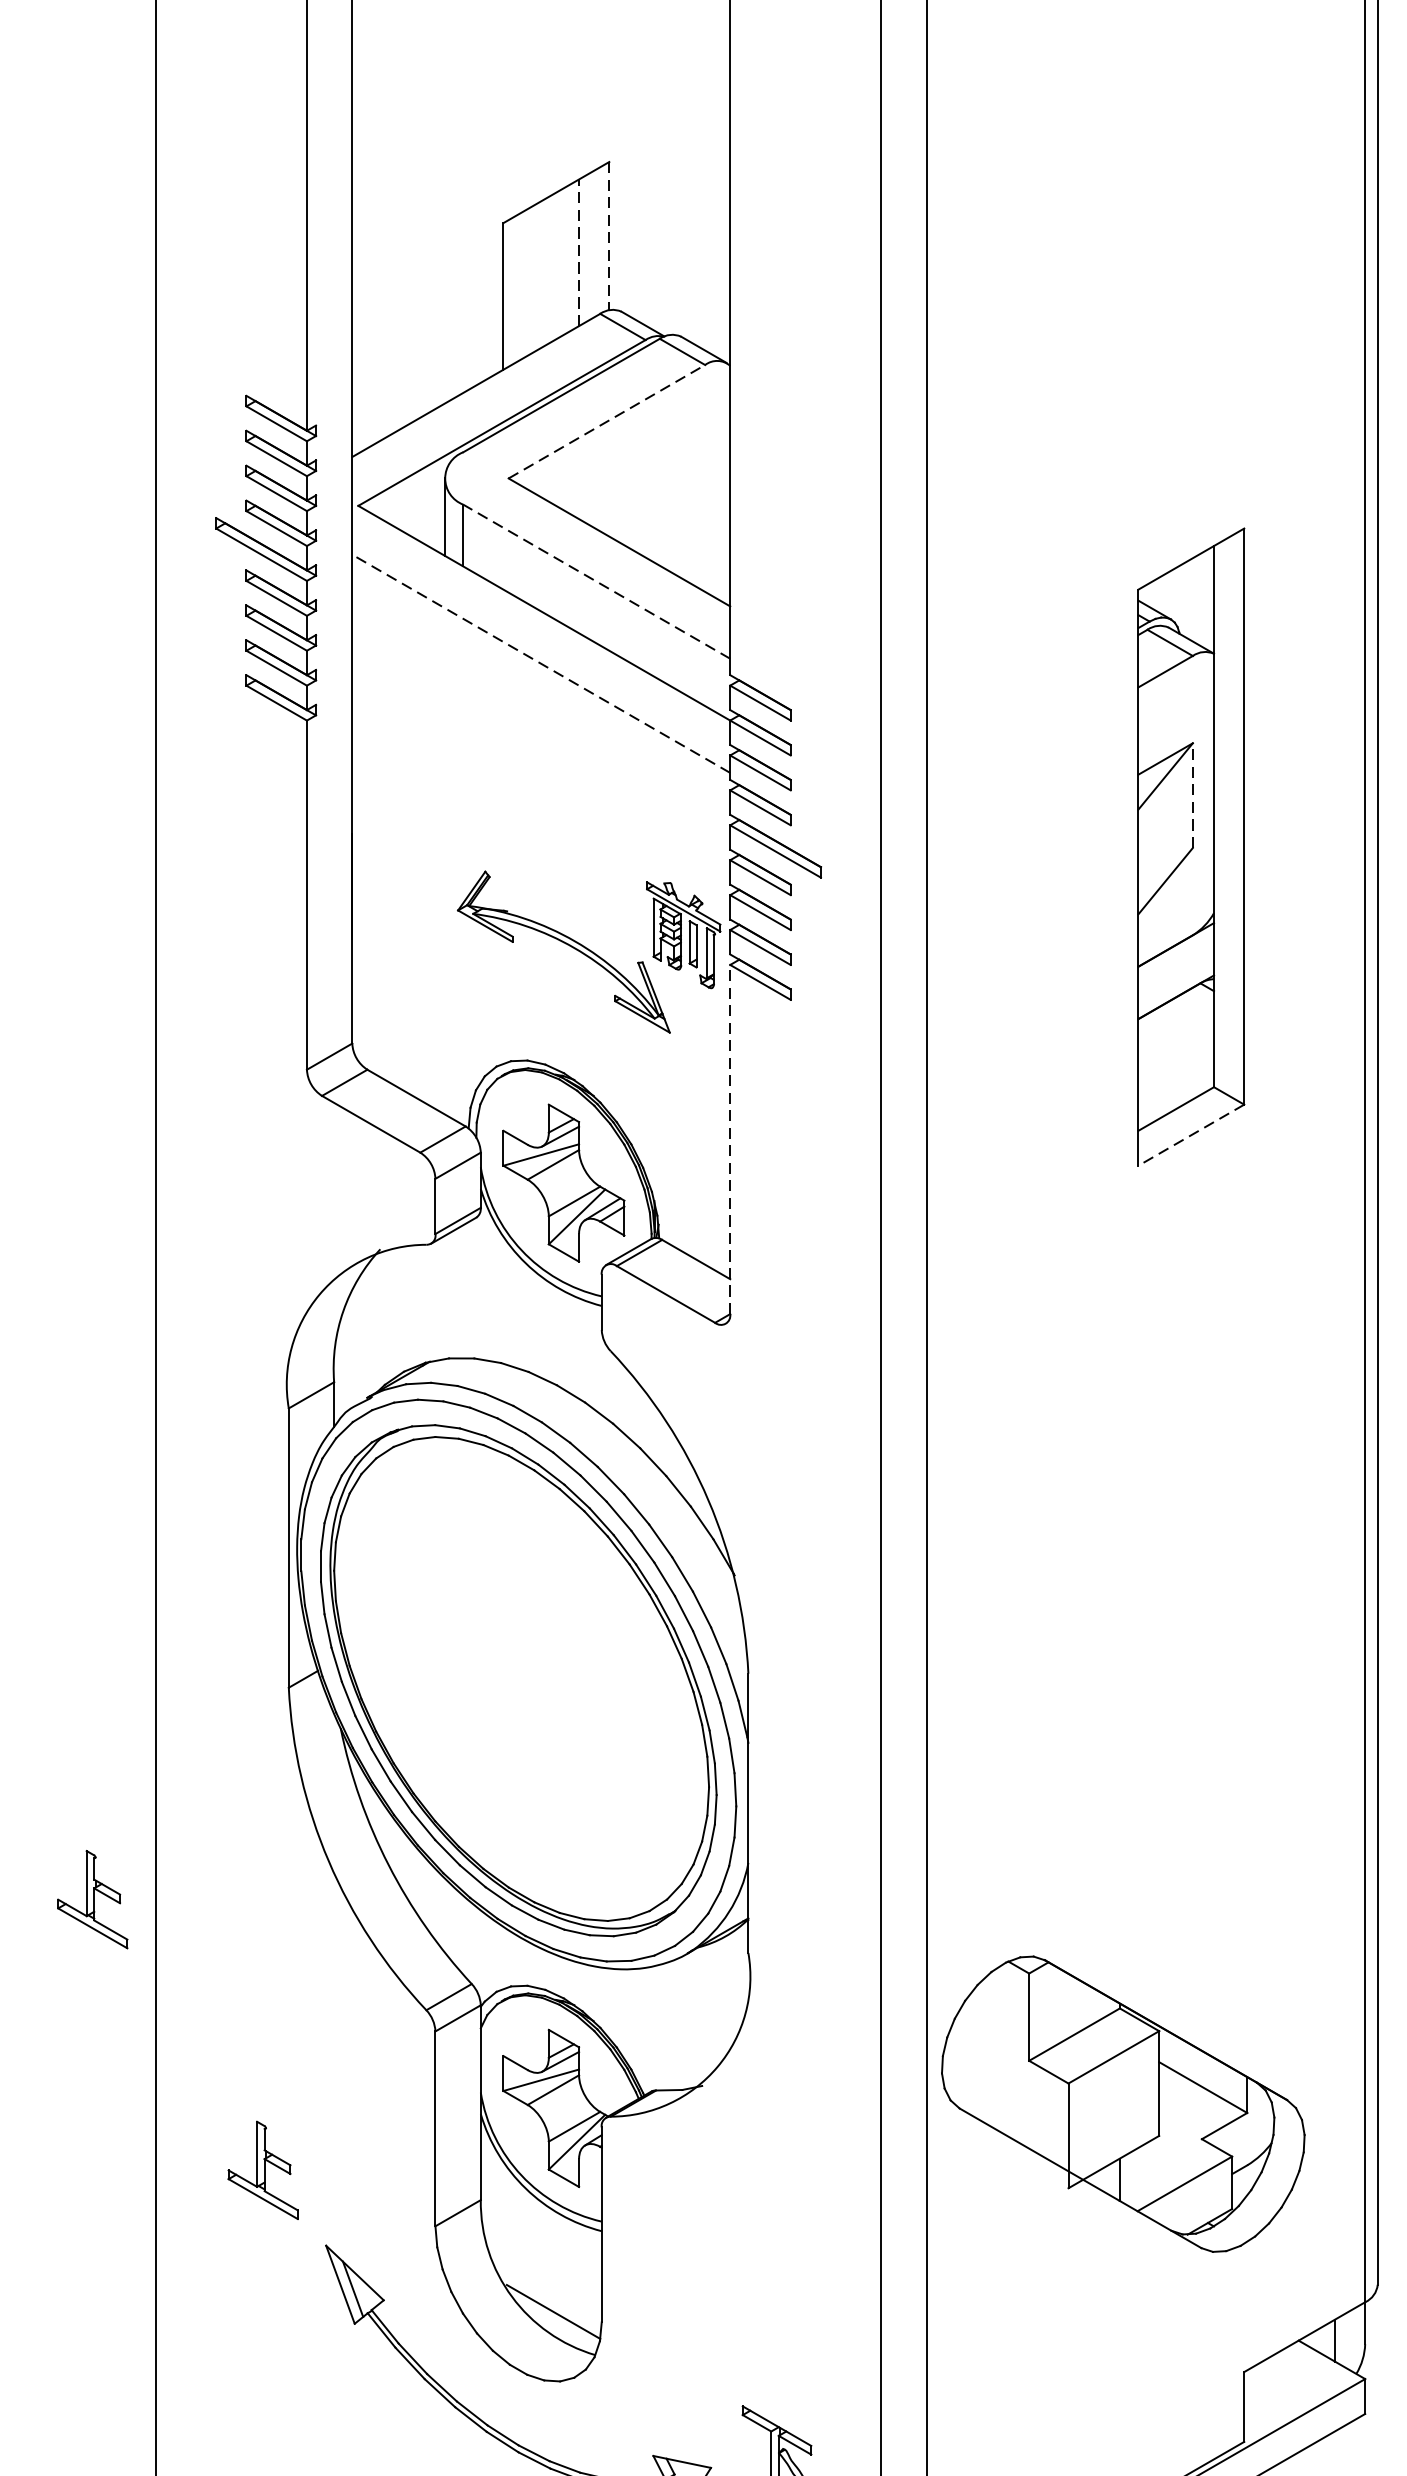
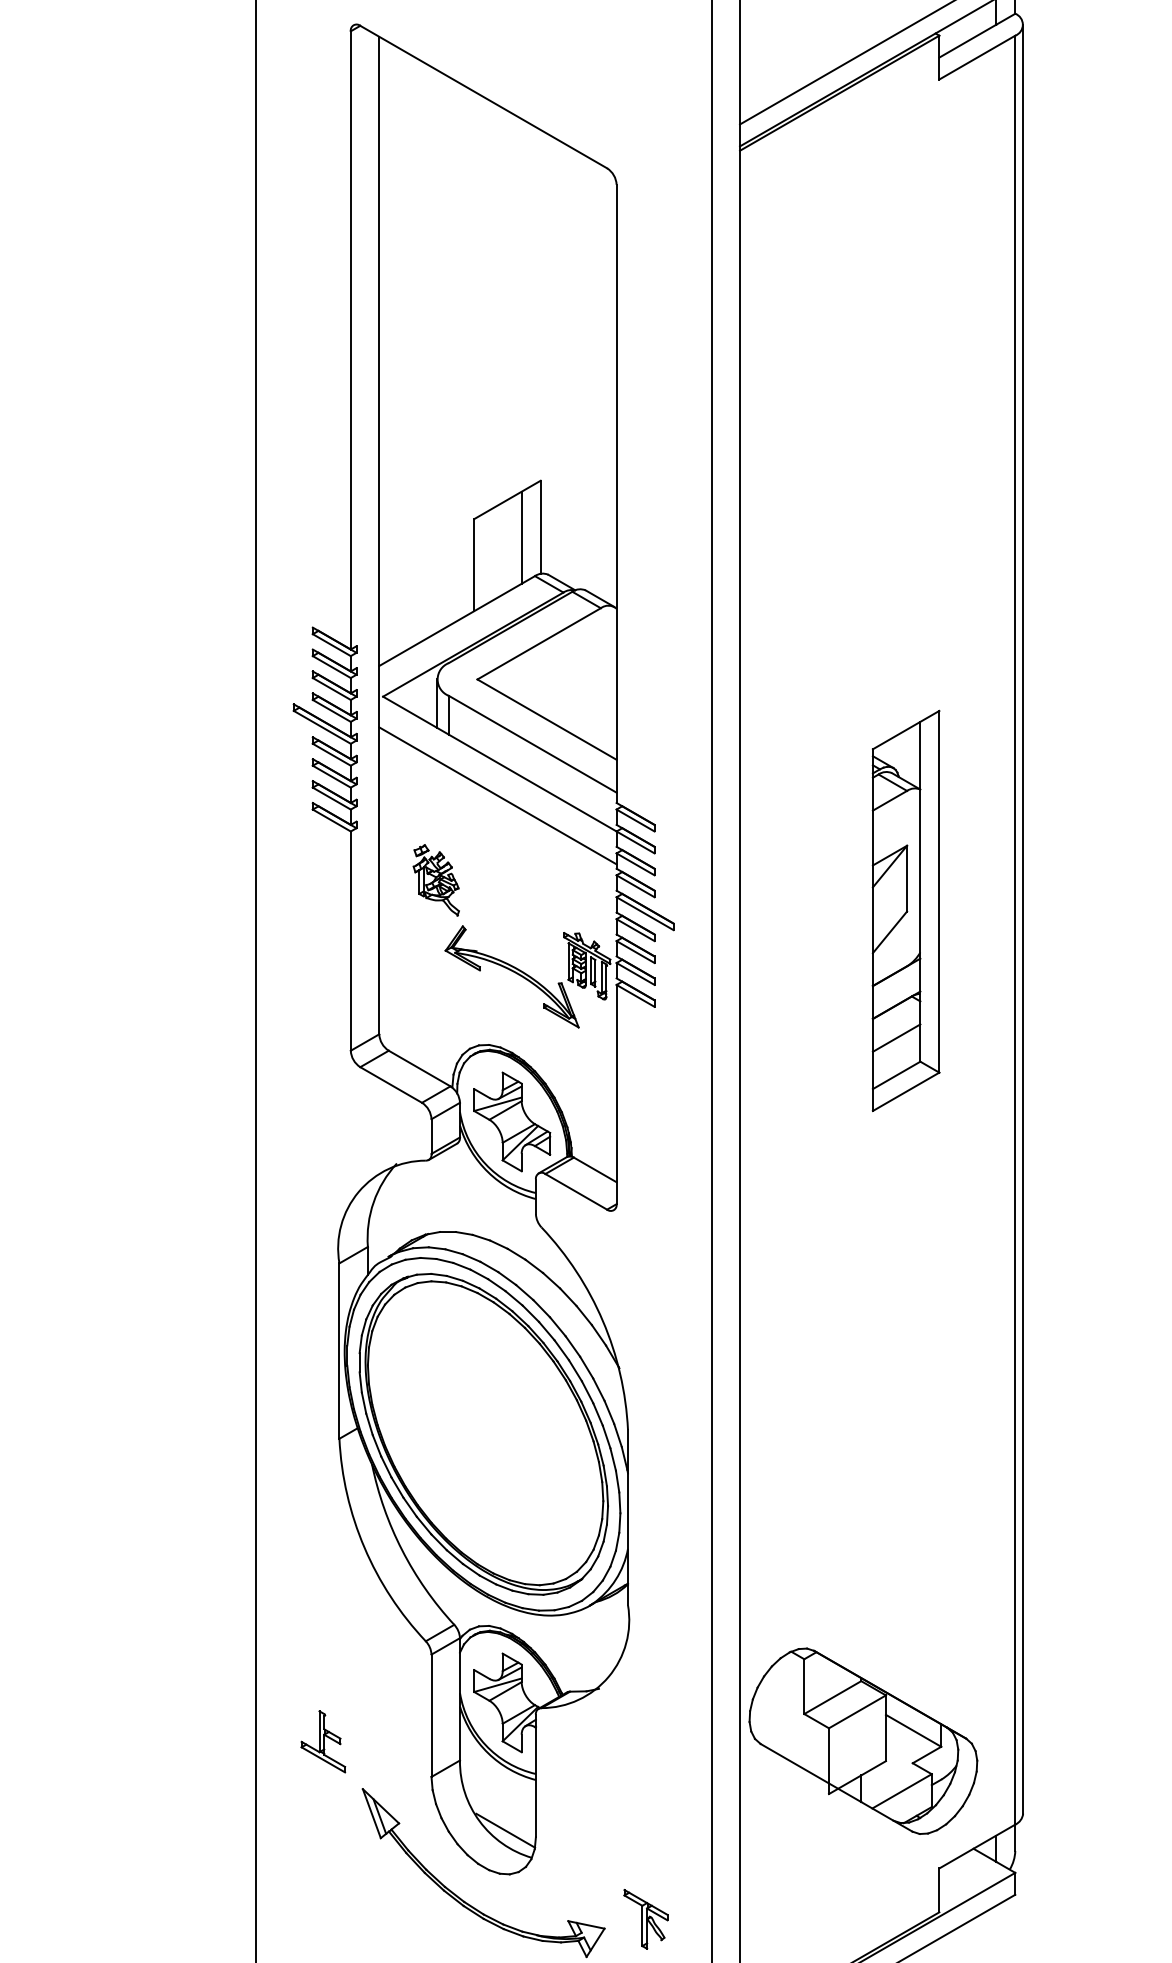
line: (609, 236) -> (540, 527), dashed -> solid
line: (578, 252) -> (521, 537), dashed -> solid
line: (607, 421) -> (539, 643), dashed -> solid
line: (596, 582) -> (532, 744), dashed -> solid
line: (540, 663) -> (497, 795), dashed -> solid
line: (1193, 795) -> (907, 878), dashed -> solid
part: (441, 798) -> (435, 880), added
line: (1175, 1048) -> (896, 1037), added
line: (1190, 1136) -> (905, 1092), dashed -> solid
line: (730, 1139) -> (616, 1094), dashed -> solid
part: (93, 1899) -> (216, 1571), removed
part: (1123, 2102) -> (863, 1740), moved

